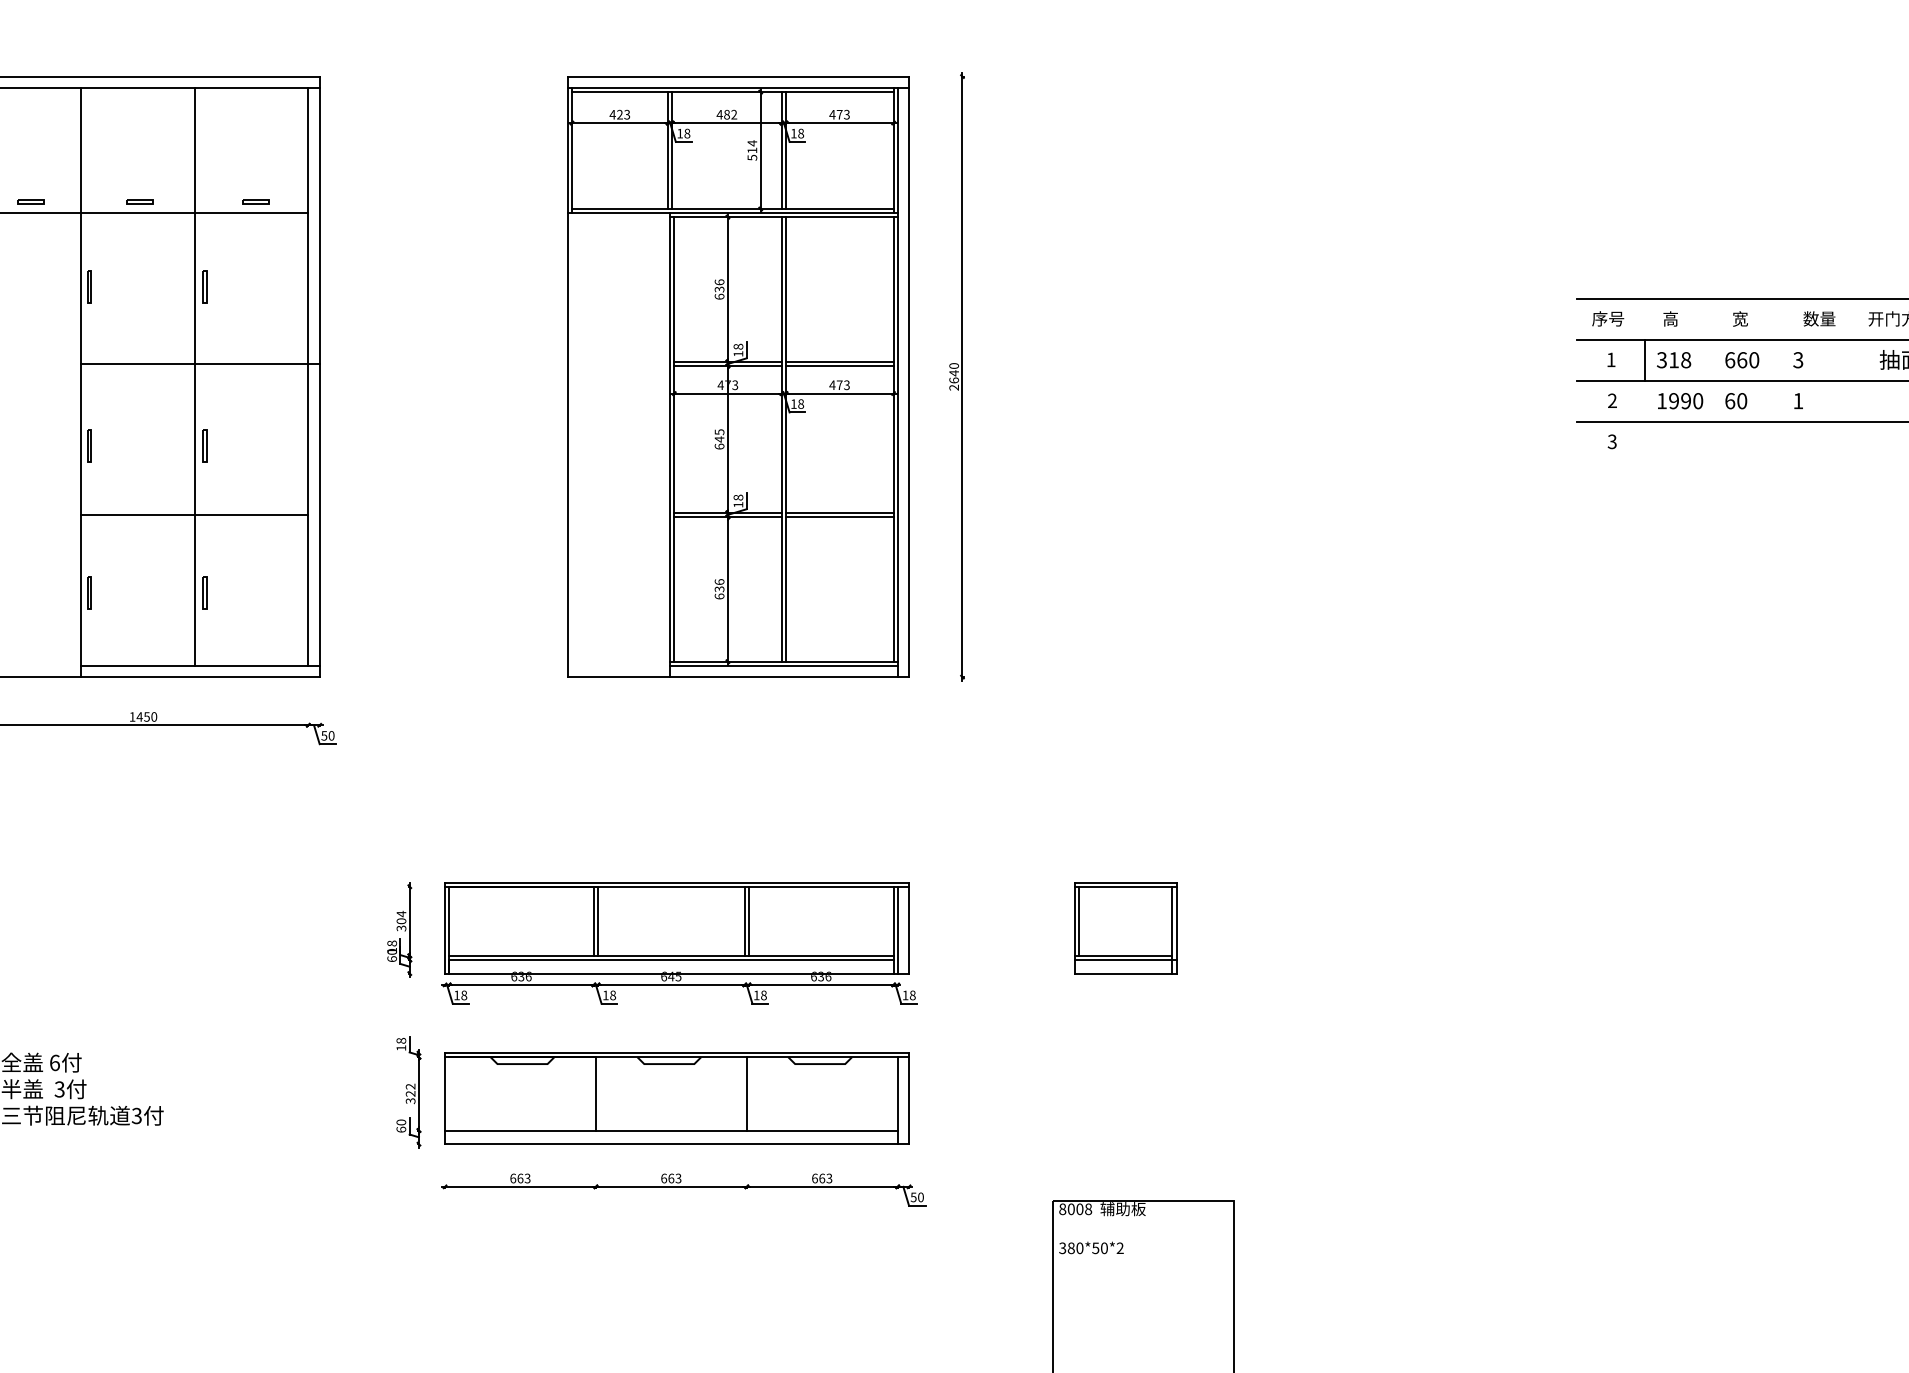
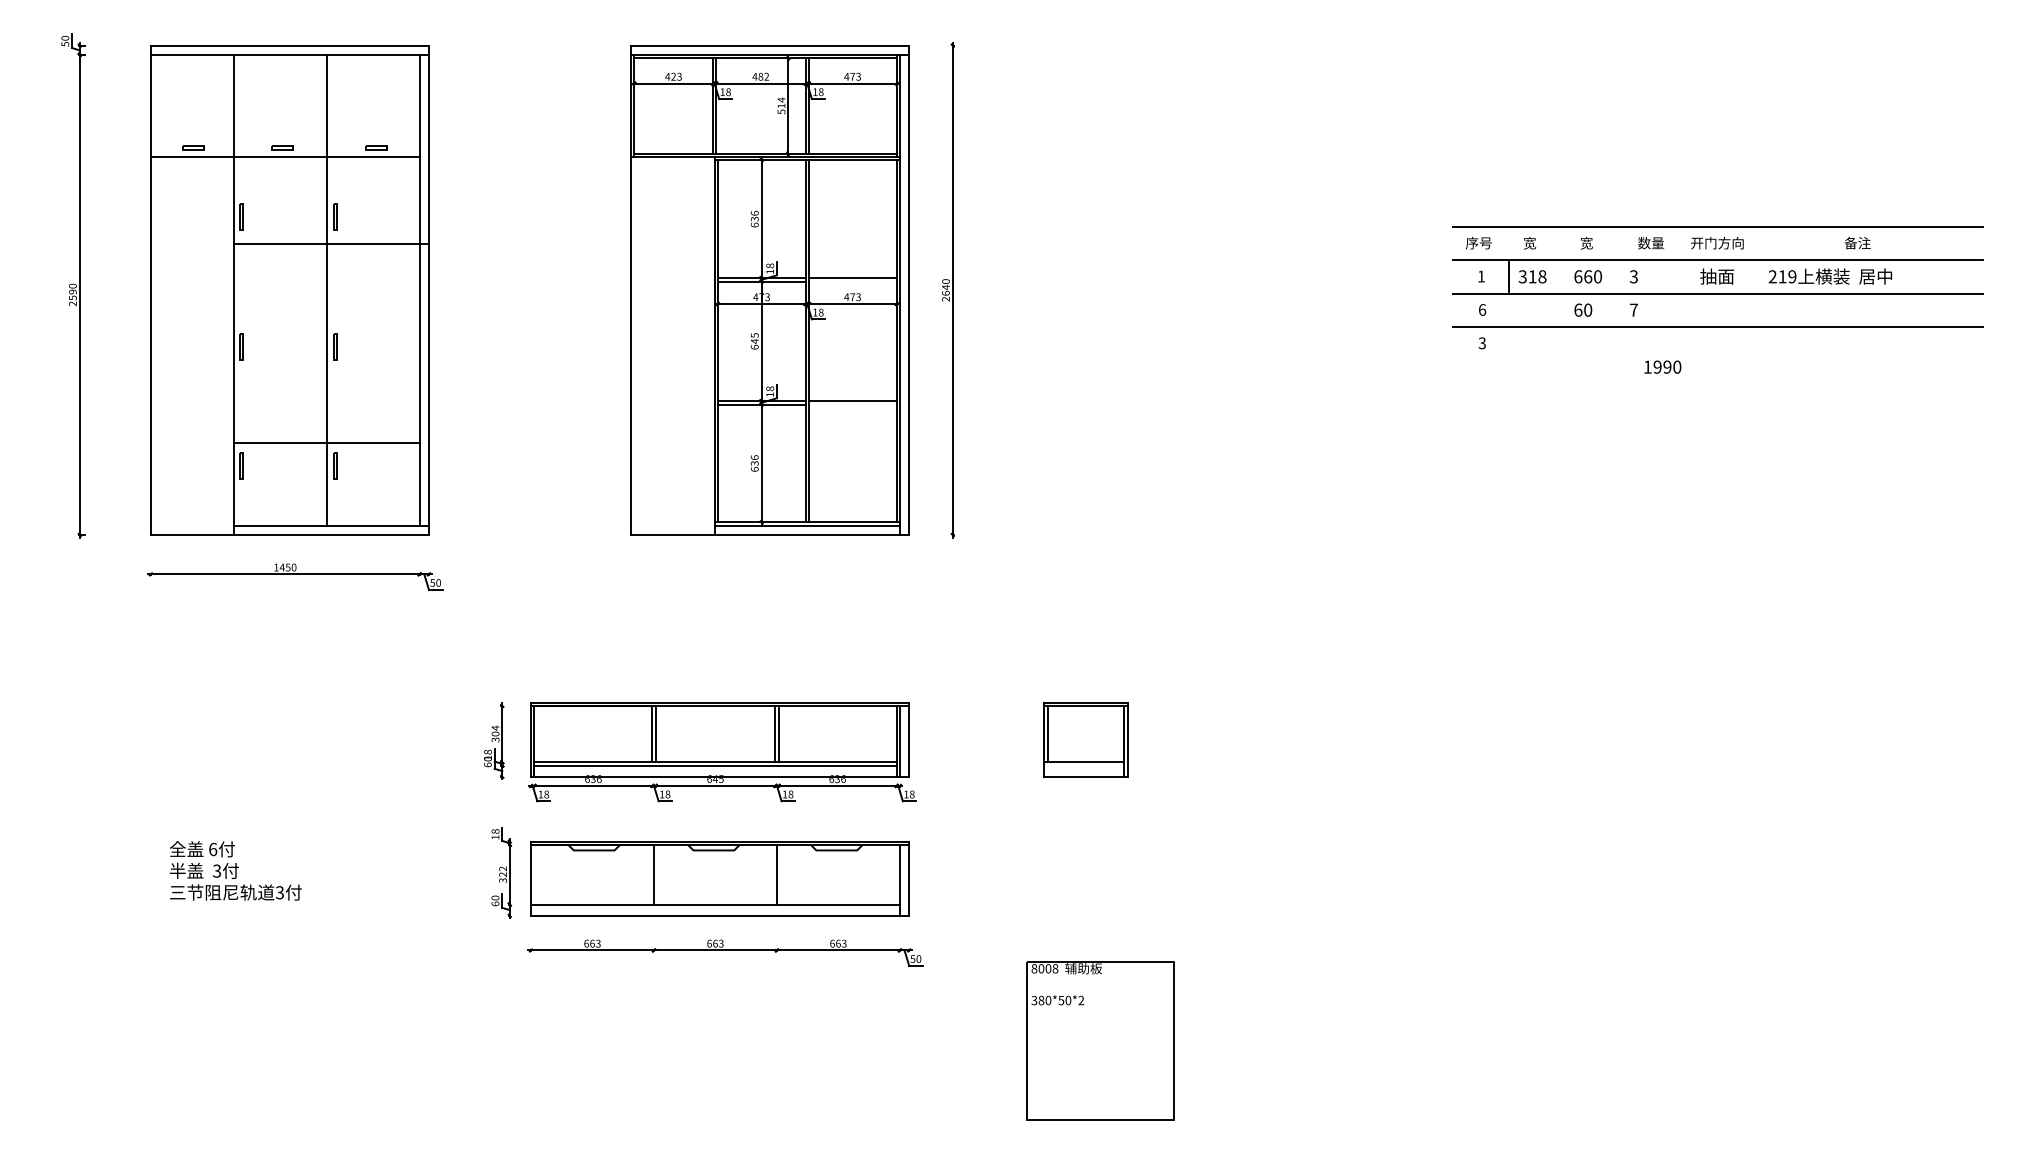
text: (1671, 319) -> (1530, 243), 高 -> 宽
line: (200, 363) -> (331, 243), moved
line: (839, 365) -> (852, 281), removed
text: (1612, 400) -> (1482, 309), 2 -> 6
text: (1680, 400) -> (1662, 366), moved
text: (1797, 400) -> (1633, 309), 1 -> 7
line: (194, 514) -> (326, 442), moved
line: (839, 516) -> (852, 404), removed
line: (1125, 959) -> (1085, 765), removed

